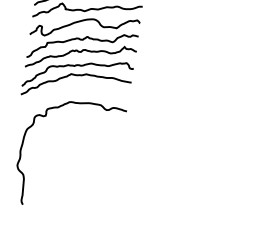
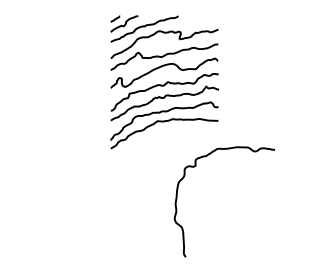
curve: (46, 116) -> (196, 166), moved

